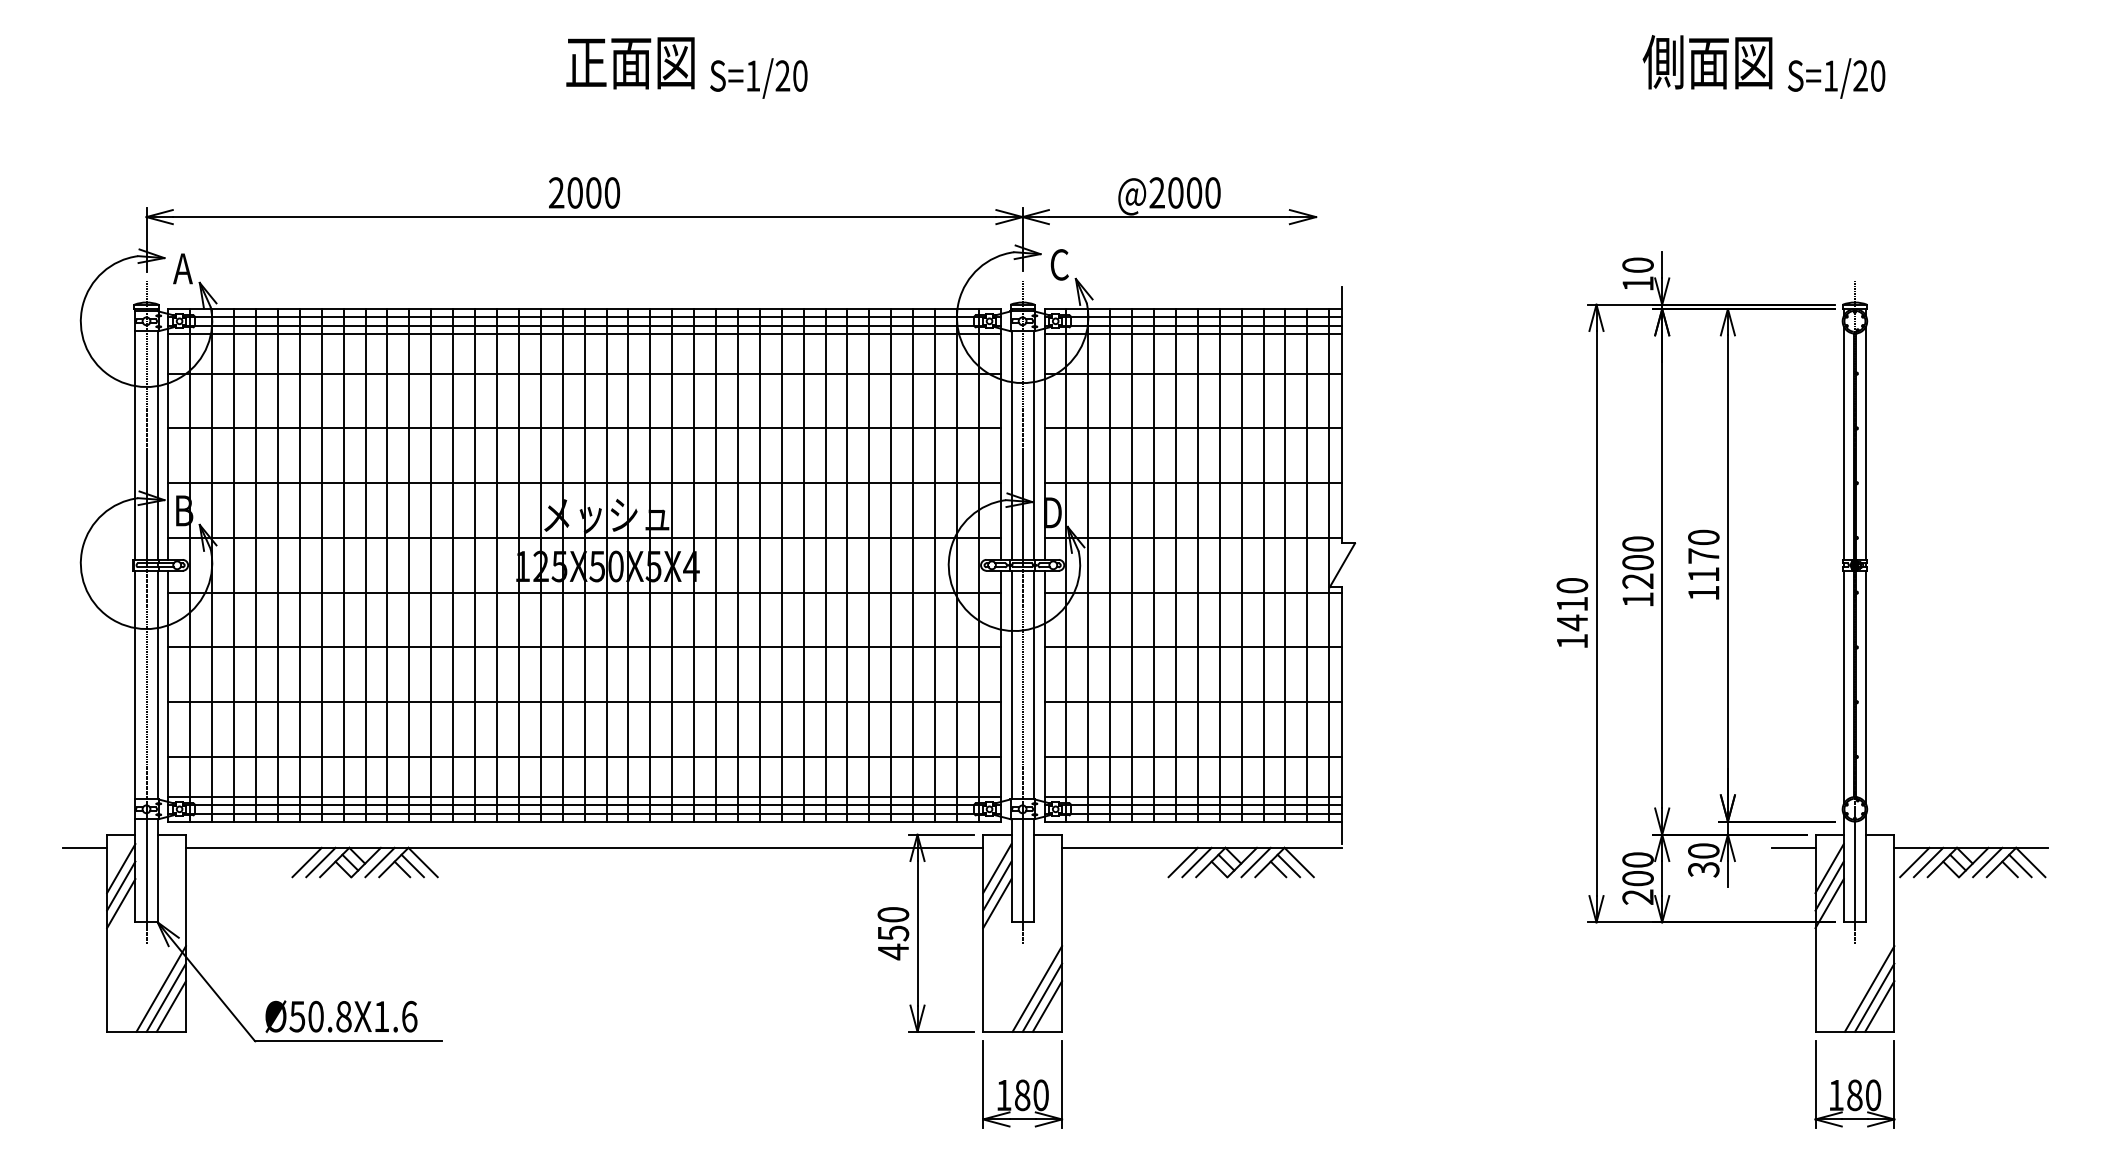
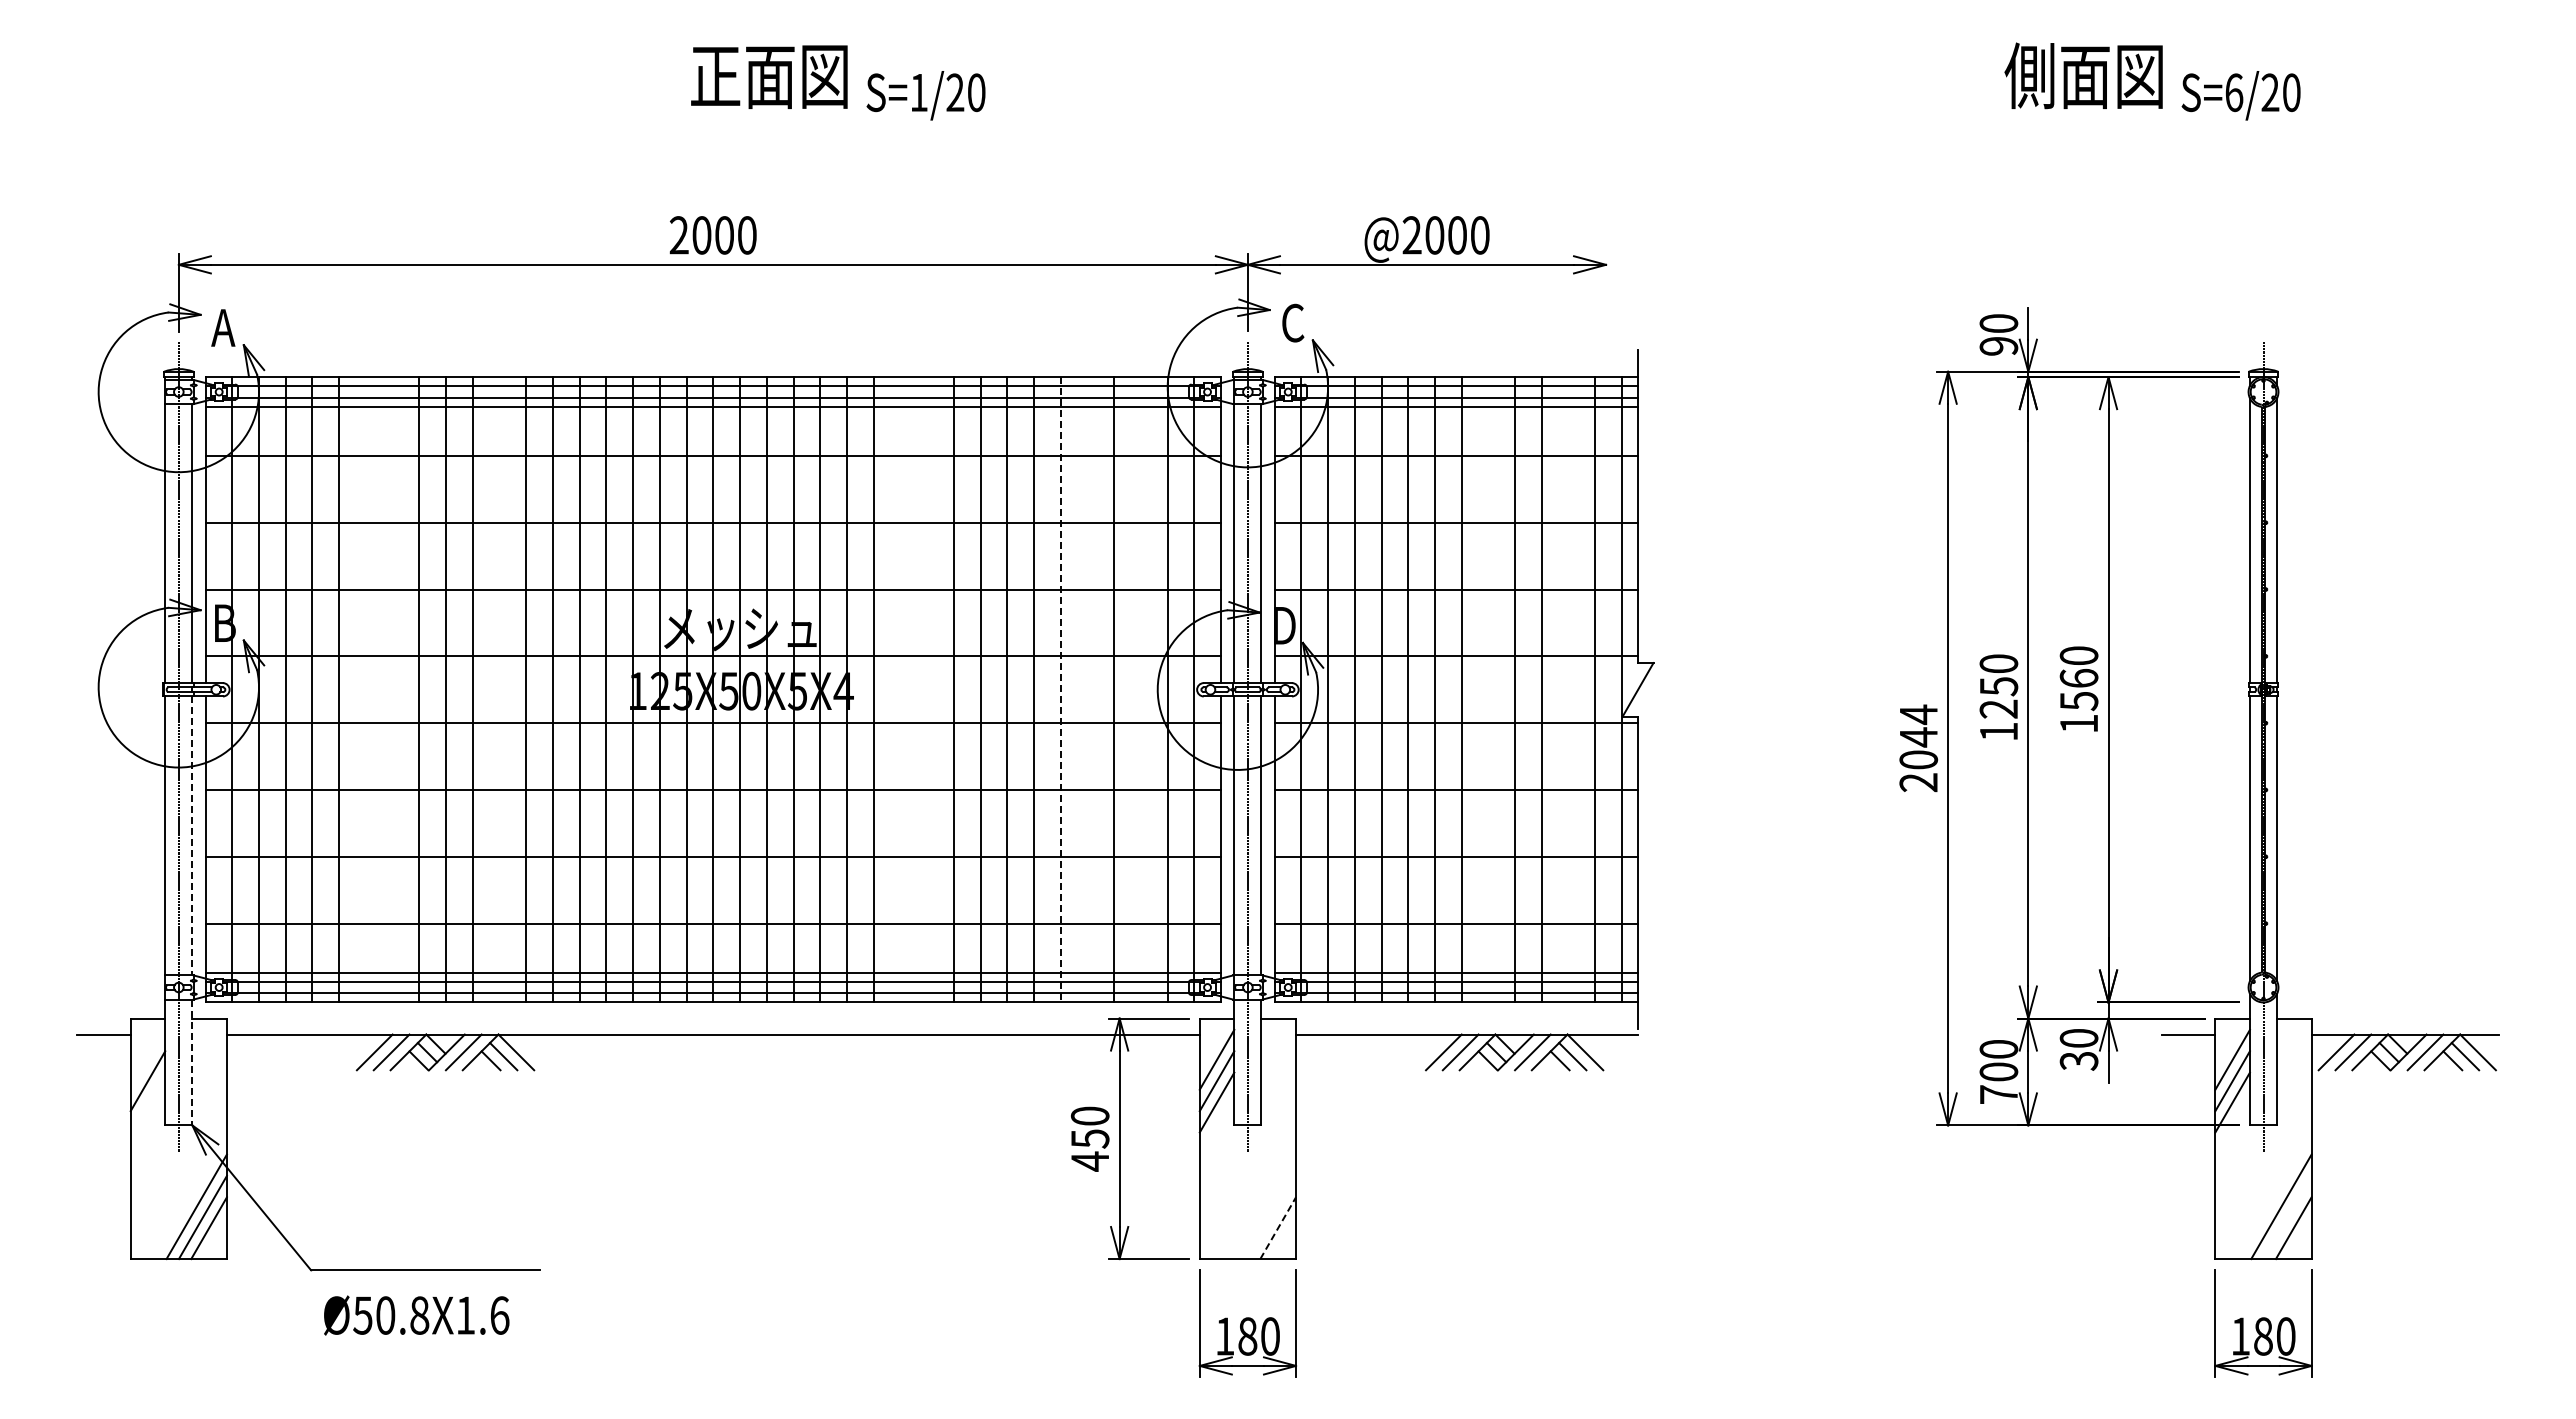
text: (1831, 75) -> (2234, 92), S=1/20 -> S=6/20
text: (1637, 284) -> (1998, 346), 10 -> 90
text: (1637, 562) -> (1998, 686), 1200 -> 1250
line: (299, 565) -> (365, 689), removed
line: (321, 565) -> (392, 689), removed
line: (409, 565) -> (499, 689), removed
line: (737, 565) -> (900, 689), removed
line: (760, 565) -> (927, 689), removed
line: (869, 565) -> (1060, 689), solid -> dashed
line: (891, 565) -> (1087, 689), removed
line: (935, 565) -> (1141, 689), removed
line: (1219, 565) -> (1488, 689), removed
line: (1285, 565) -> (1568, 689), removed
text: (1703, 565) -> (2078, 689), 1170 -> 1560
text: (1572, 613) -> (1918, 748), 1410 -> 2044
line: (157, 684) -> (192, 835), solid -> dashed
line: (120, 868) -> (147, 1059), removed
line: (157, 870) -> (192, 1062), solid -> dashed
text: (1637, 897) -> (1998, 1094), 200 -> 700
line: (120, 903) -> (147, 1102), removed
line: (1037, 988) -> (1265, 1206), removed
line: (1042, 997) -> (1272, 1217), removed
line: (1874, 997) -> (2287, 1217), removed
line: (1047, 1006) -> (1278, 1228), solid -> dashed
text: (341, 1016) -> (416, 1315), moved

